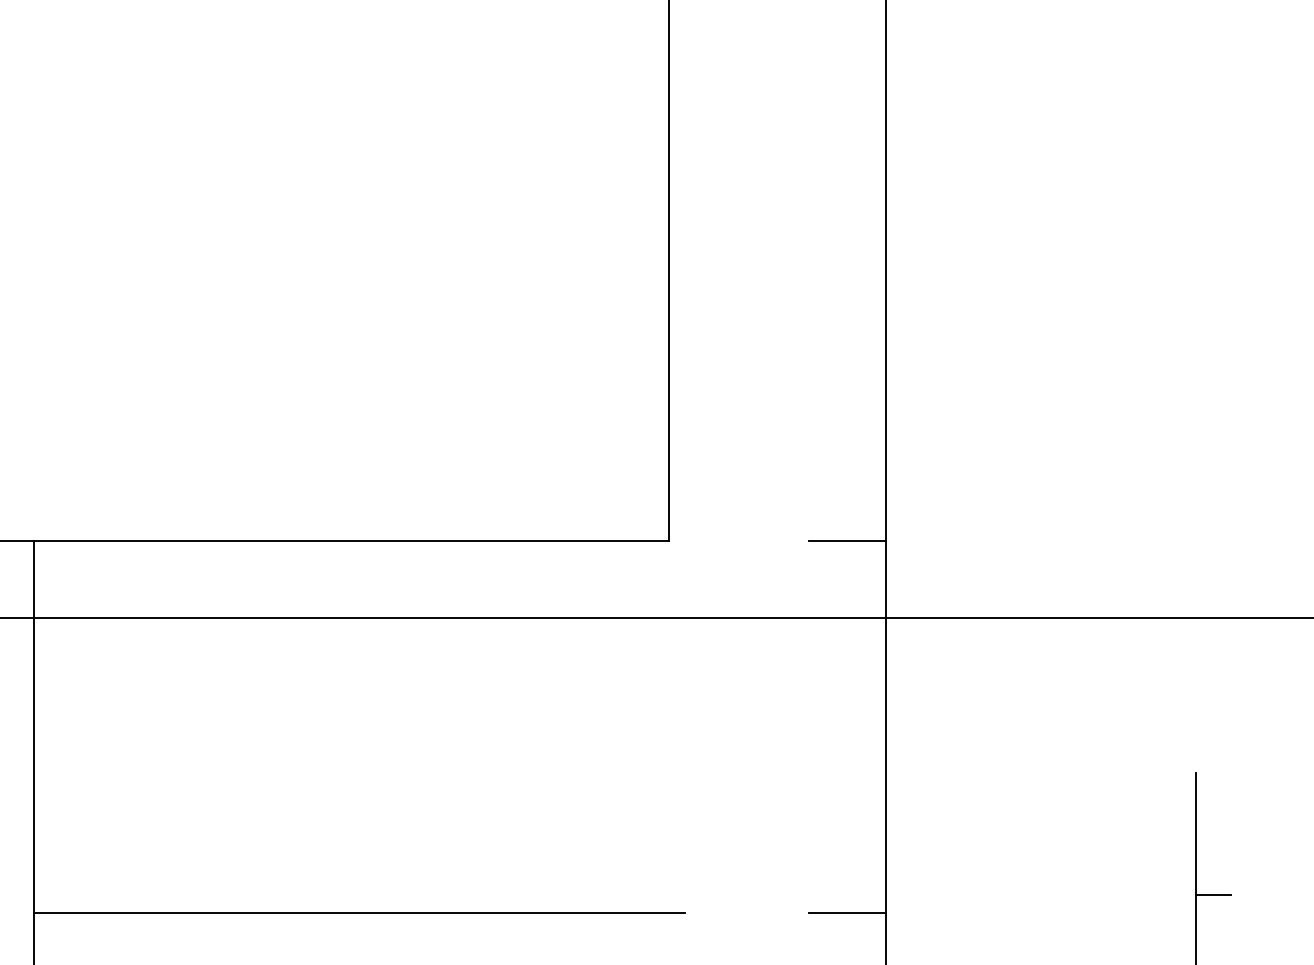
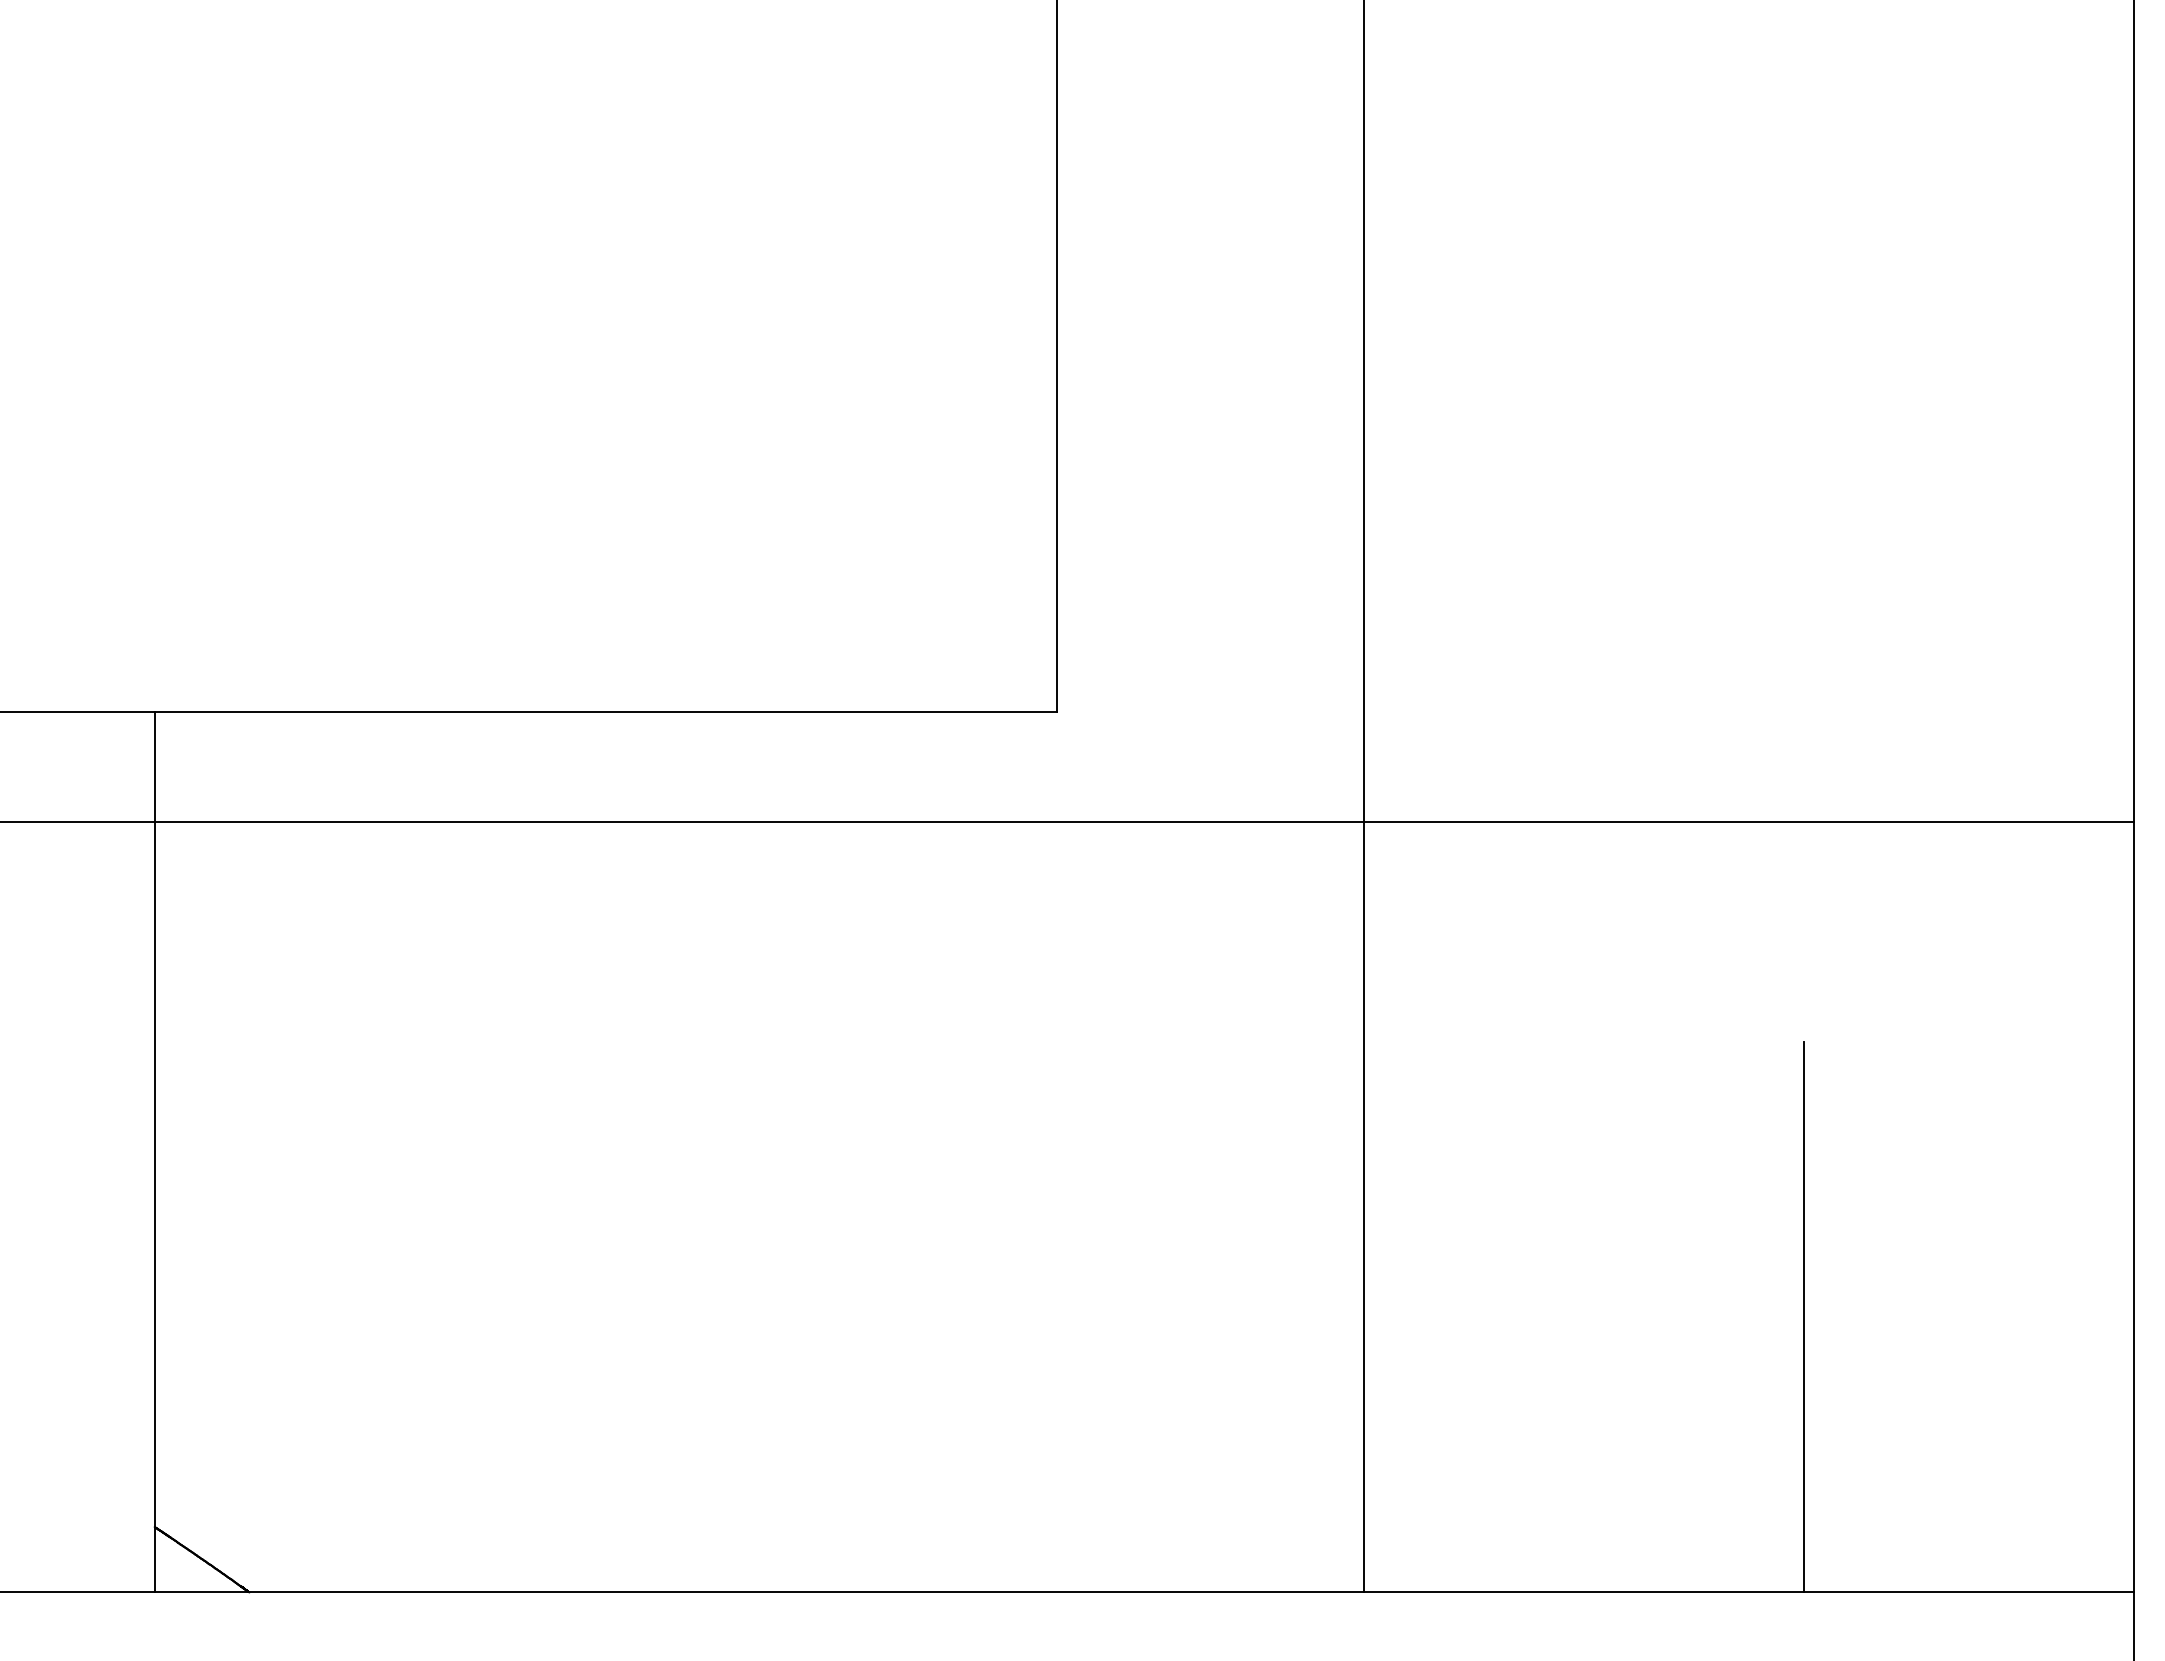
line: (847, 540) -> (1309, 711), removed
line: (1212, 895) -> (1828, 1215), removed
line: (359, 912) -> (616, 1240), removed
line: (847, 912) -> (1309, 1240), removed

